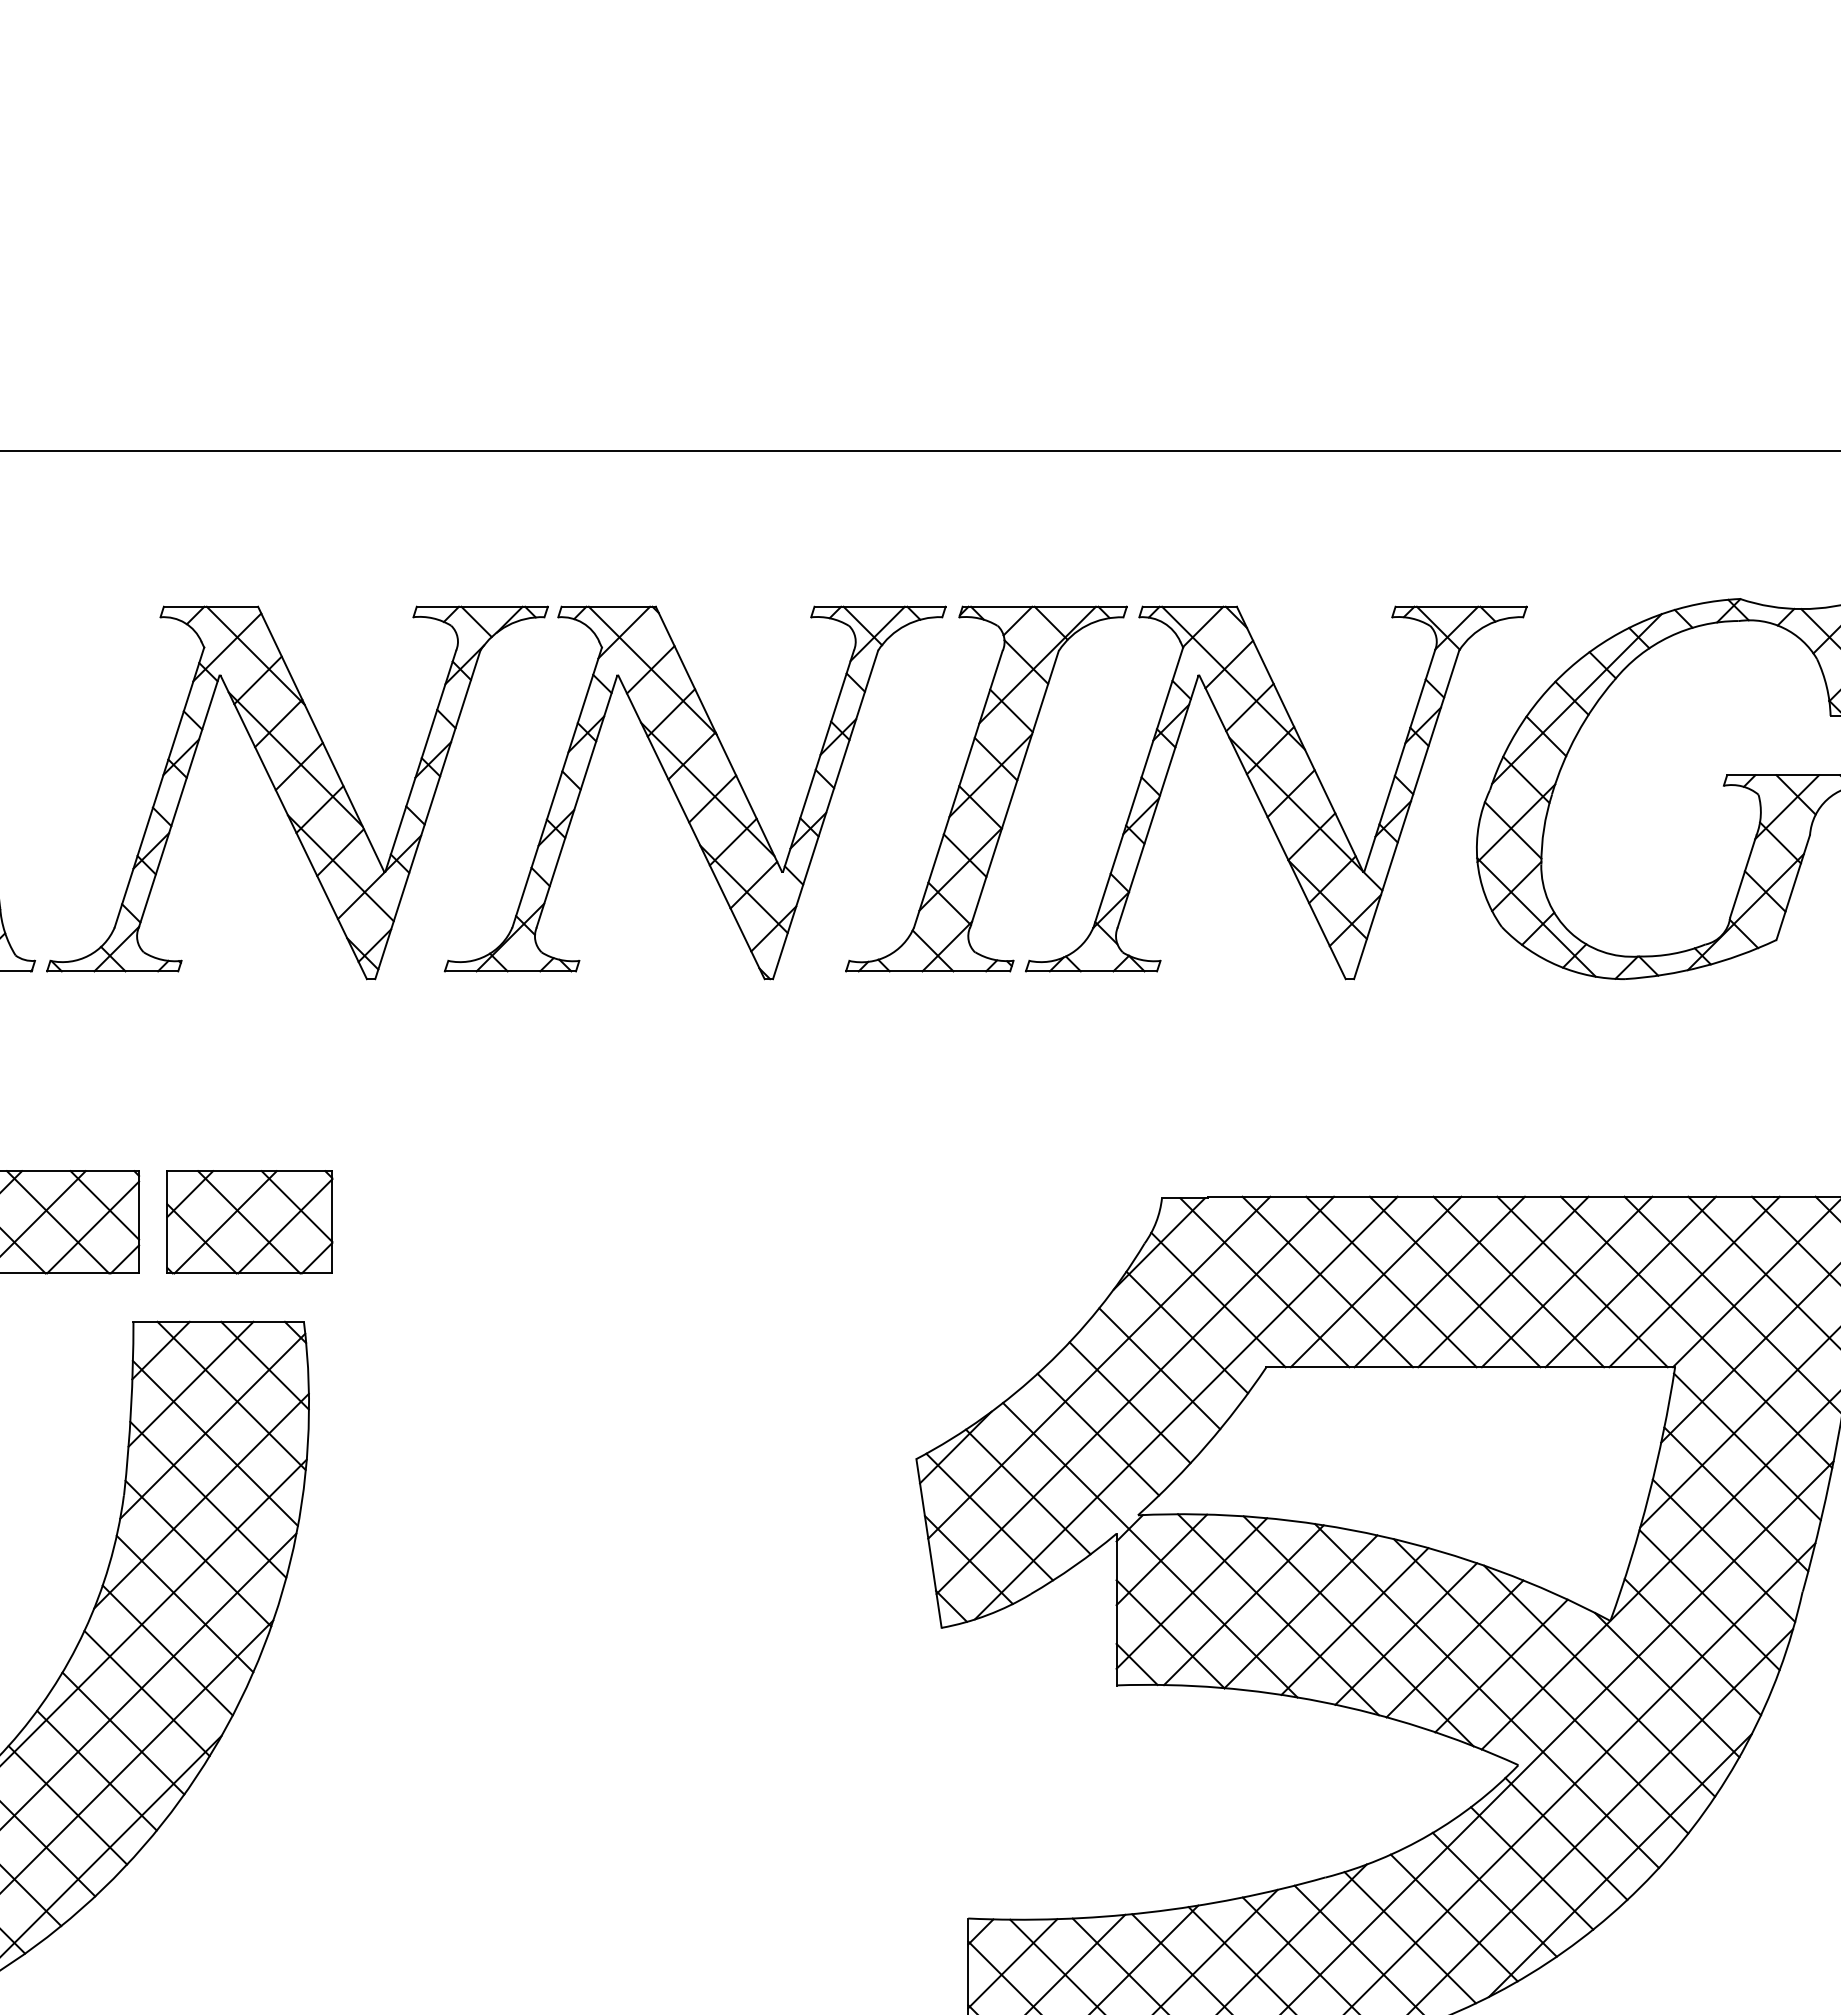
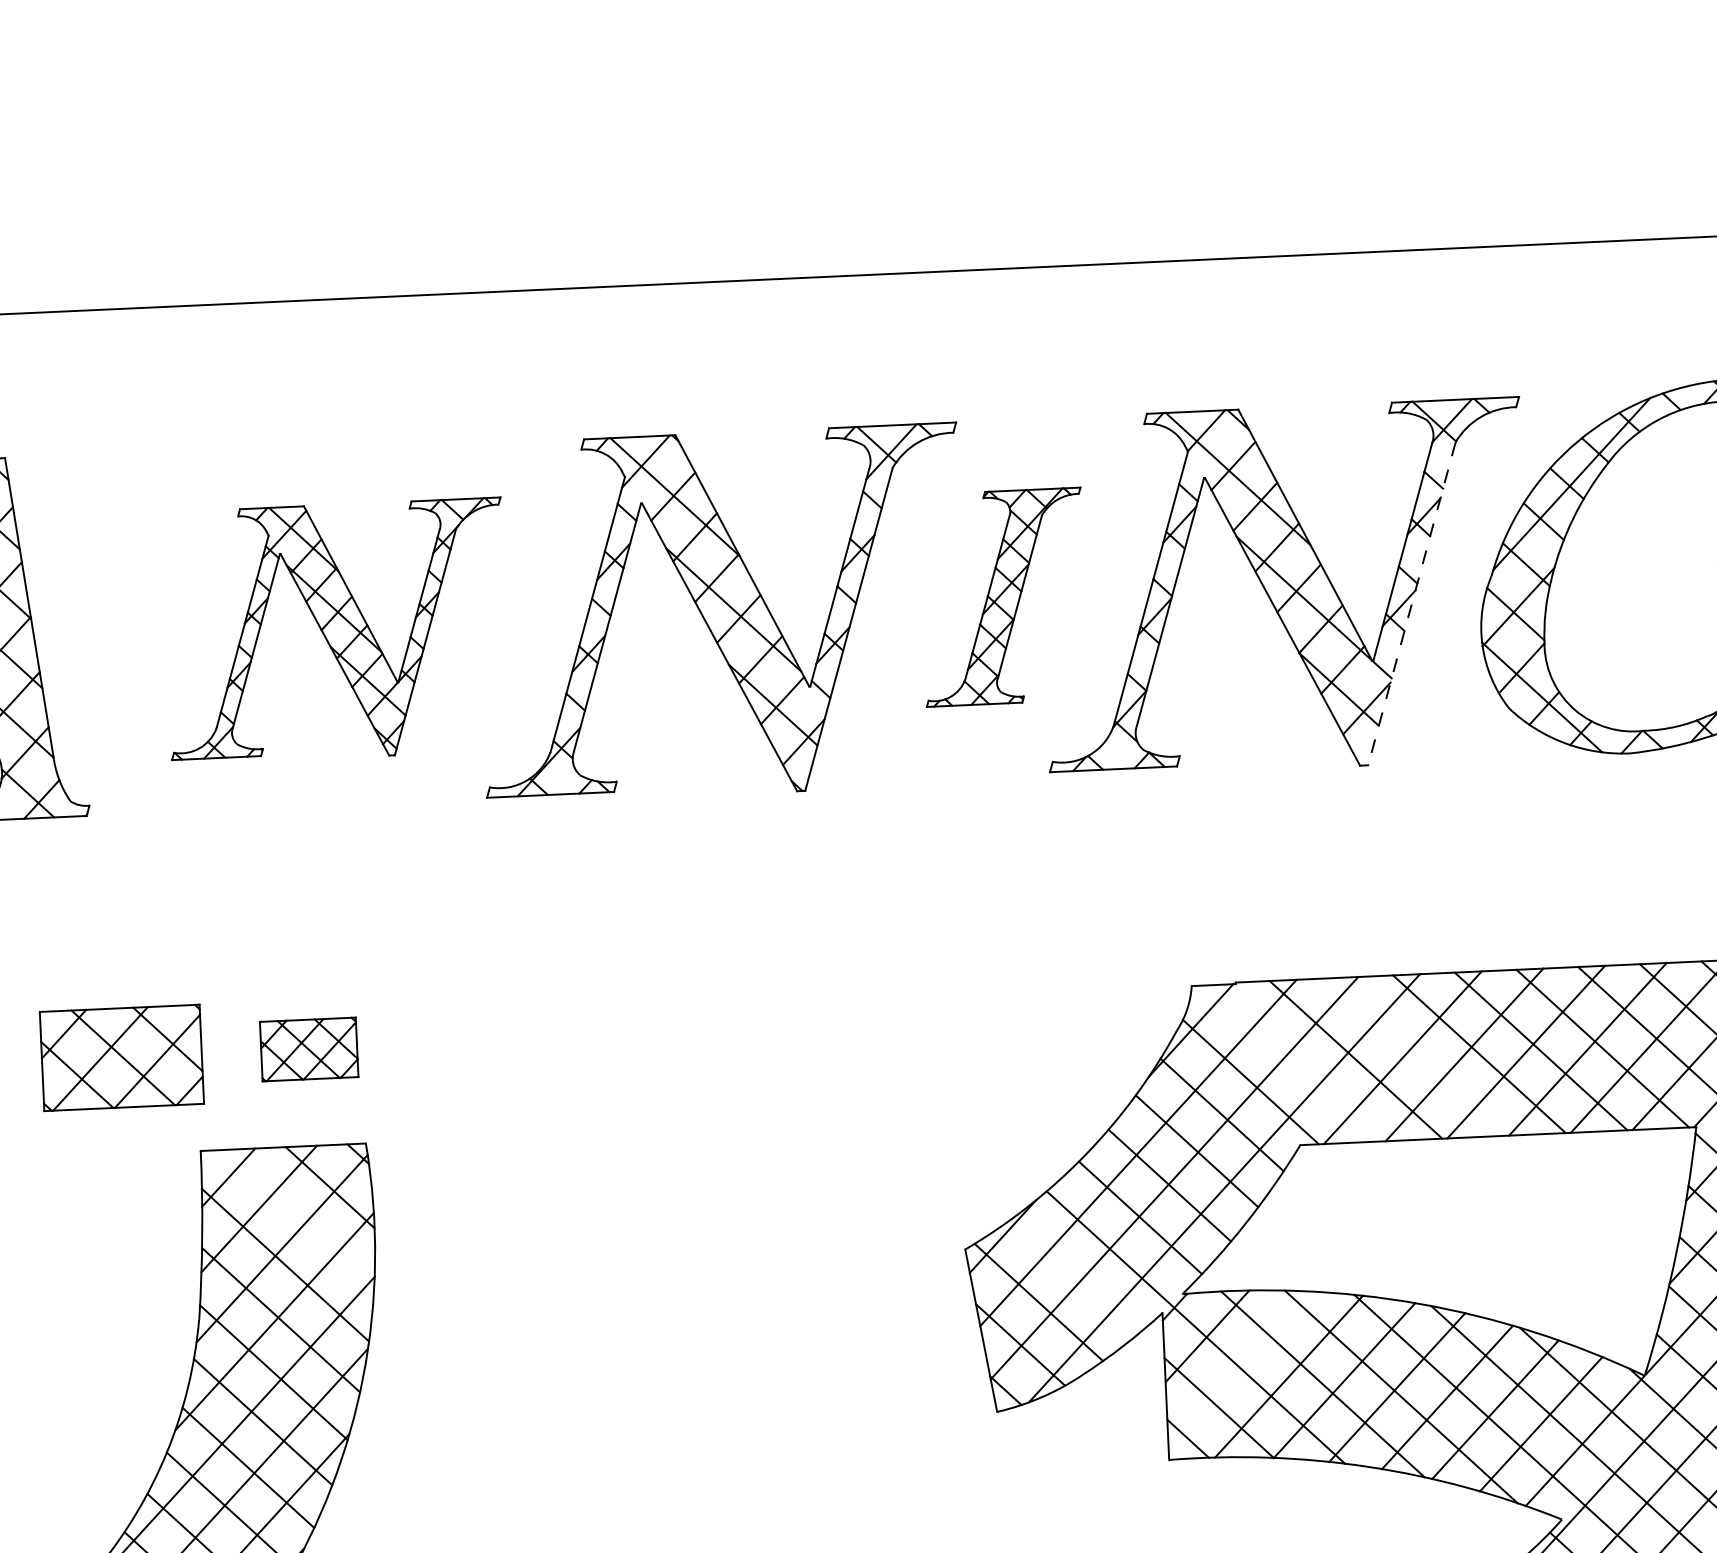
part: (986, 788) -> (1003, 596), size x0.6
part: (297, 792) -> (336, 630), size x0.7
line: (1406, 815) -> (1411, 604), solid -> dashed
part: (249, 1222) -> (308, 1049), size x0.6
line: (1391, 1281) -> (1417, 1056), removed
line: (1264, 1282) -> (1294, 1063), removed
line: (231, 1395) -> (298, 1218), removed
line: (1027, 1491) -> (1074, 1276), removed
line: (1191, 1593) -> (1237, 1367), removed

